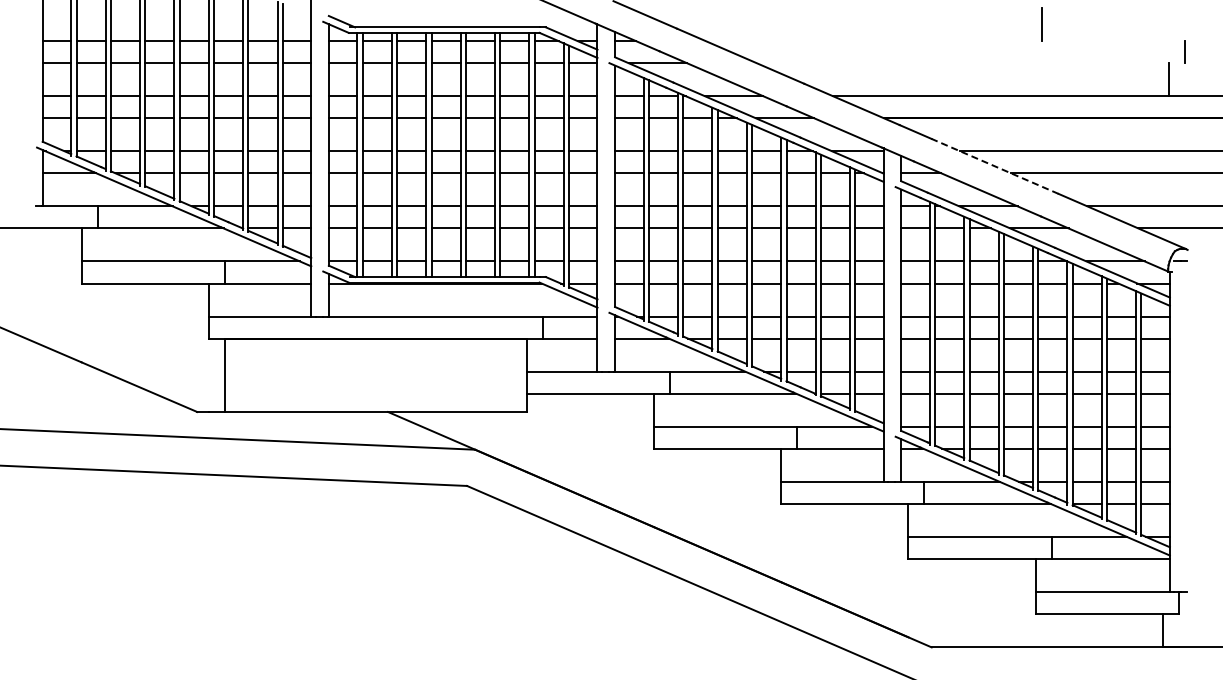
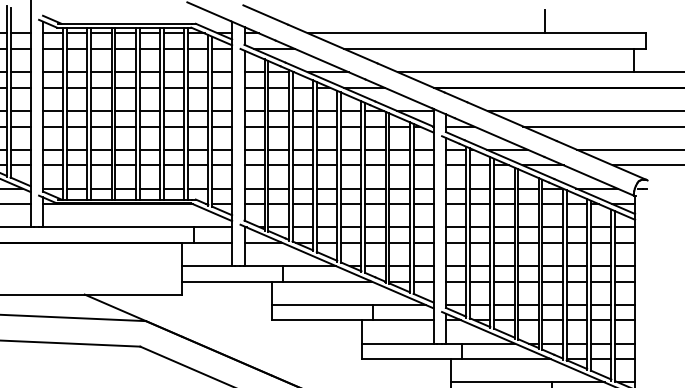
line: (944, 41) -> (476, 33), added
line: (970, 63) -> (494, 49), added
line: (994, 166) -> (511, 121), dashed -> solid

